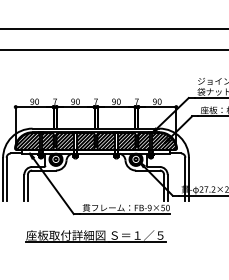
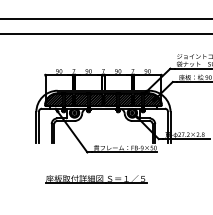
part: (96, 236) -> (96, 179), moved

